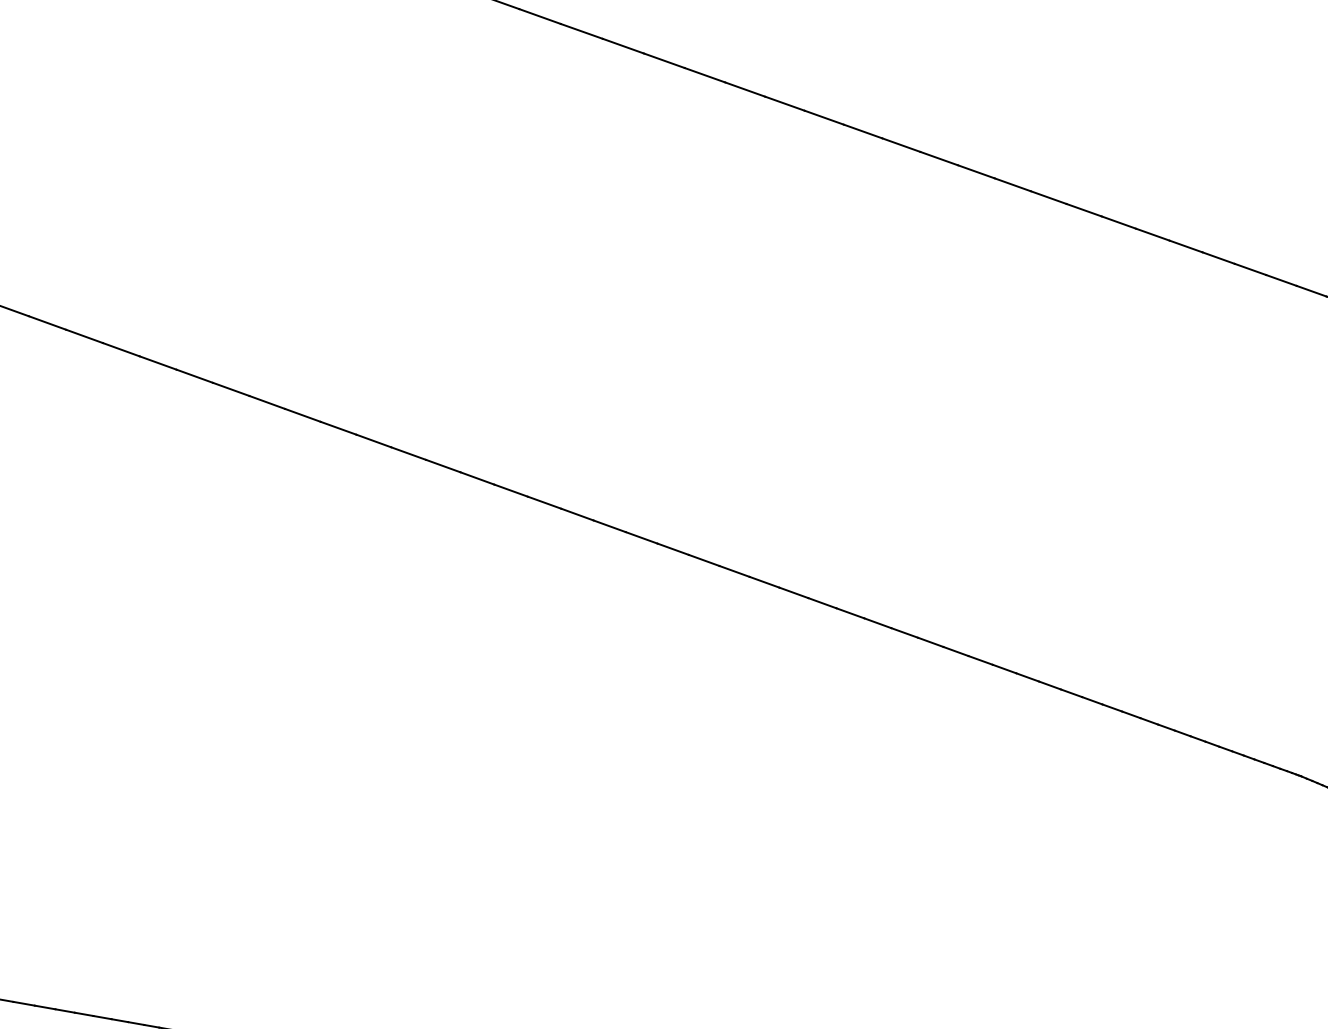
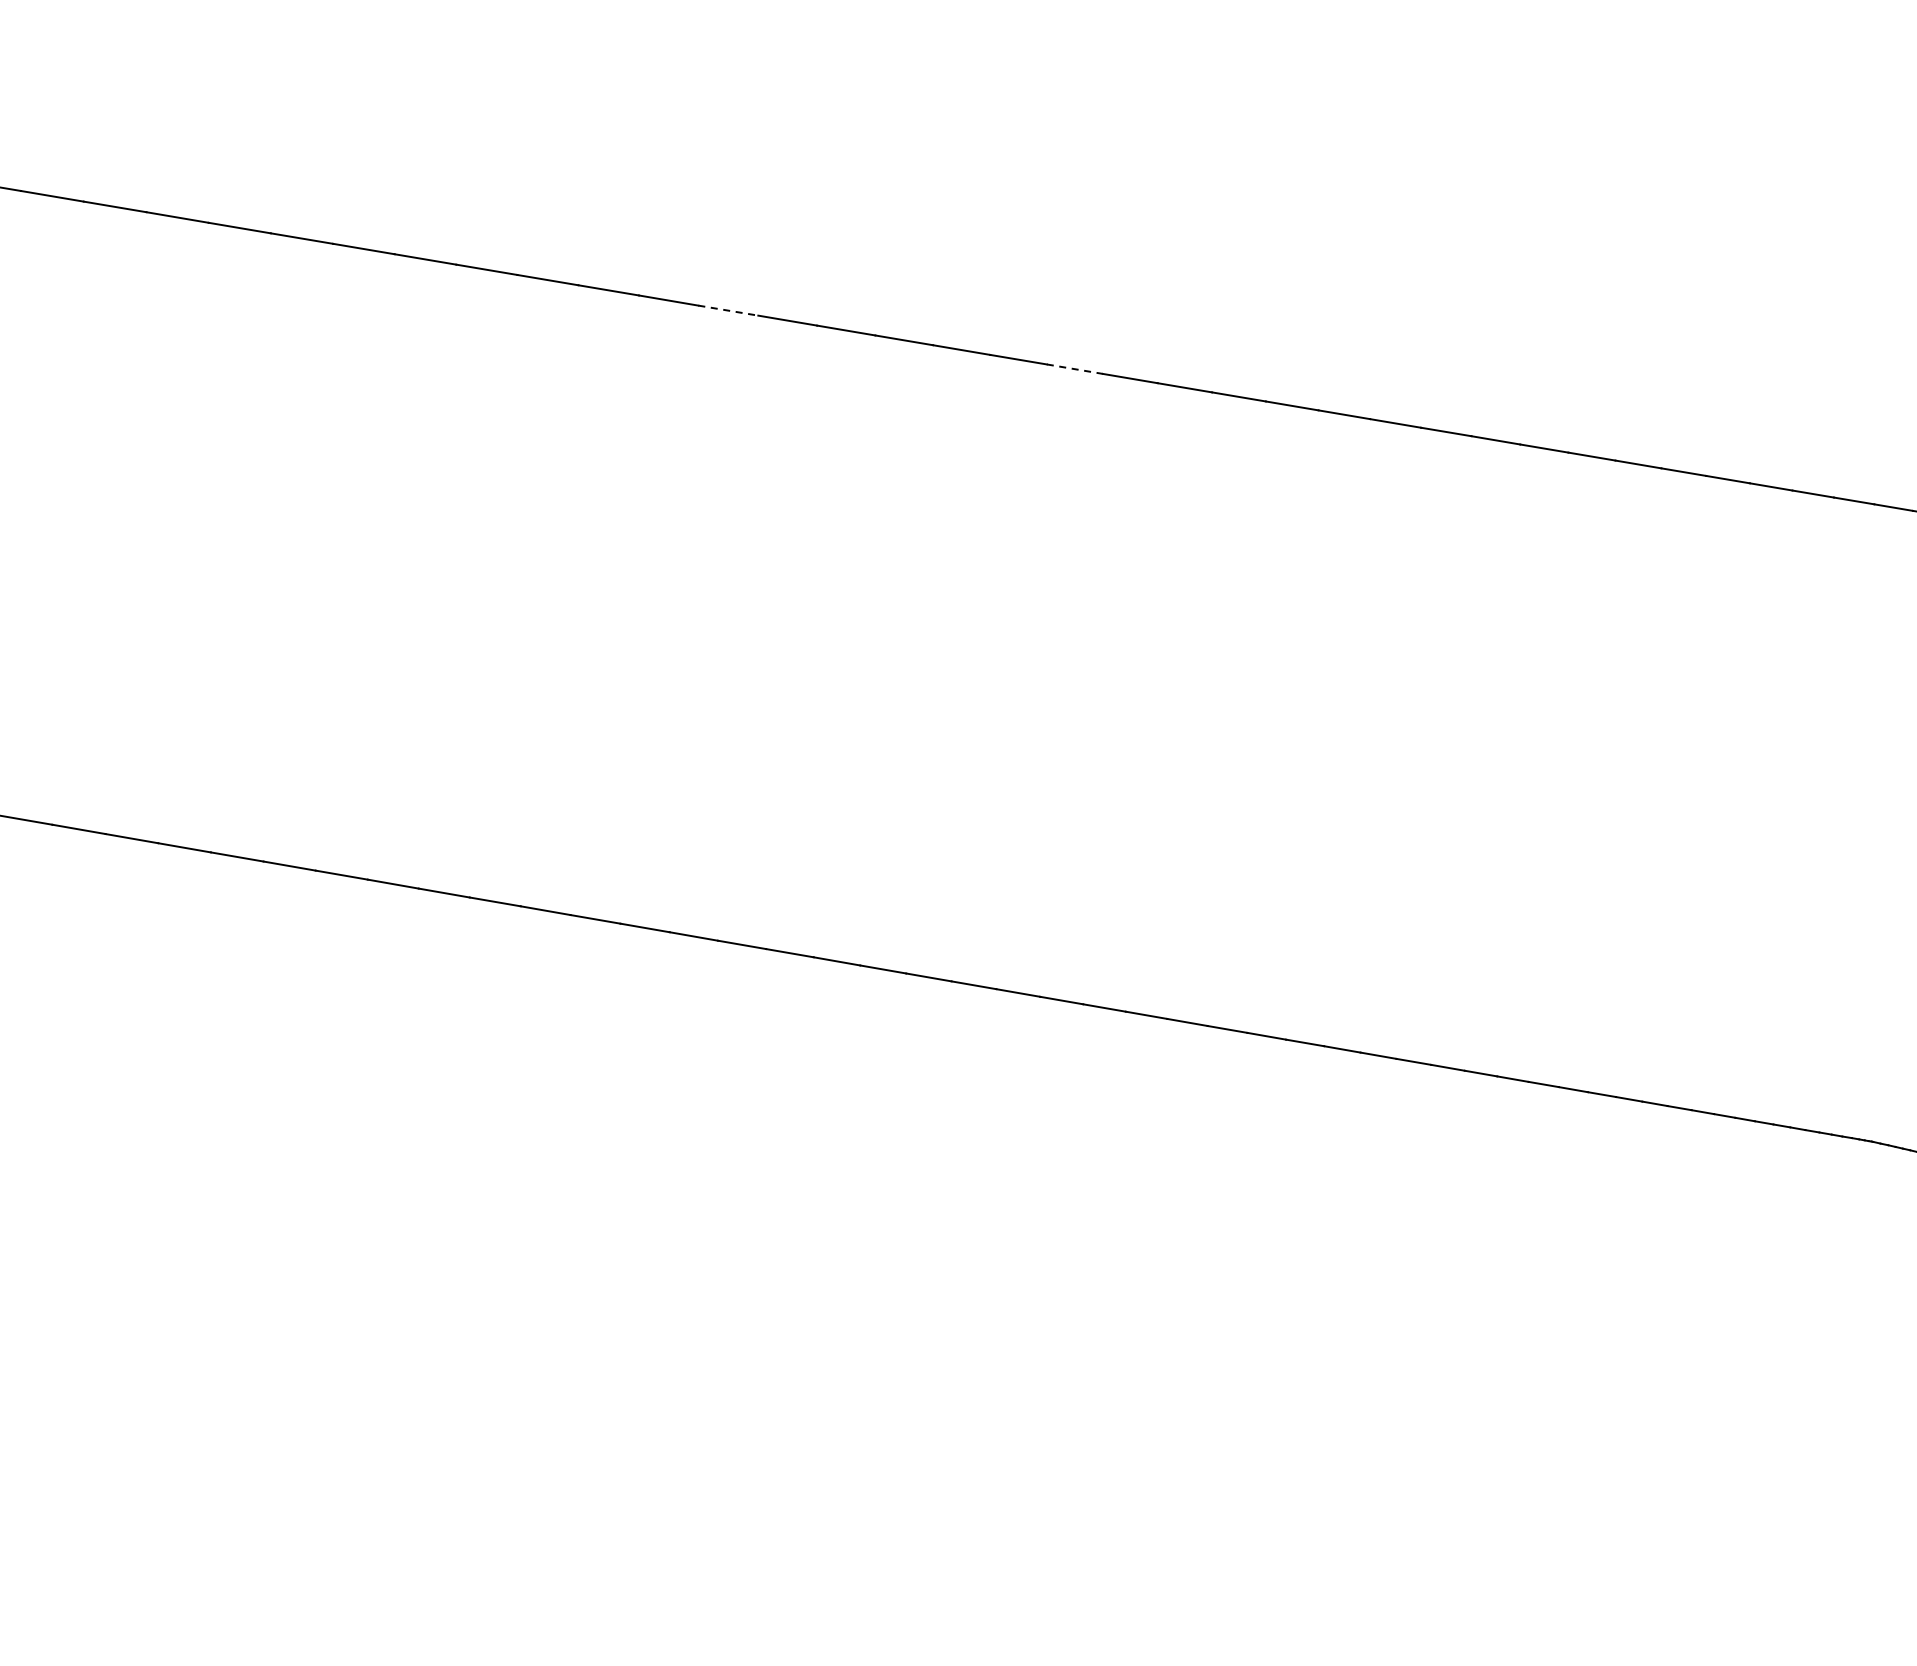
line: (581, 31) -> (728, 310), solid -> dashed
line: (824, 118) -> (1075, 369), solid -> dashed

